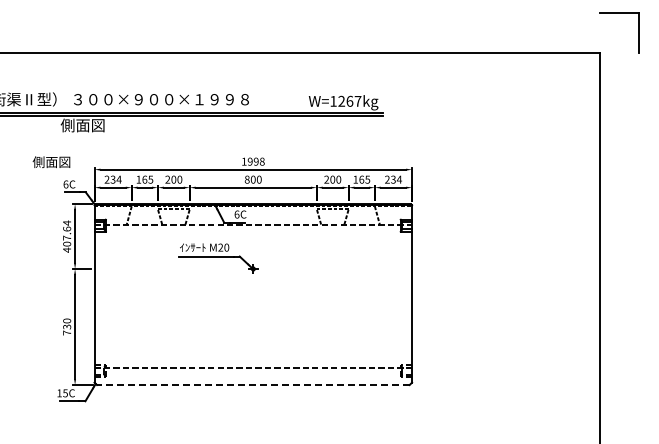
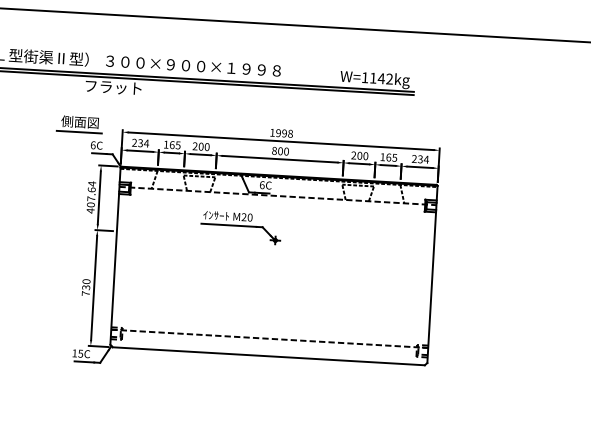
text: (349, 100) -> (381, 77), W=1267kg -> W=1142kg
text: (82, 125) -> (113, 87), 側面図 -> フラット
line: (50, 172) -> (78, 132), added
line: (252, 385) -> (267, 356), dashed -> solid

